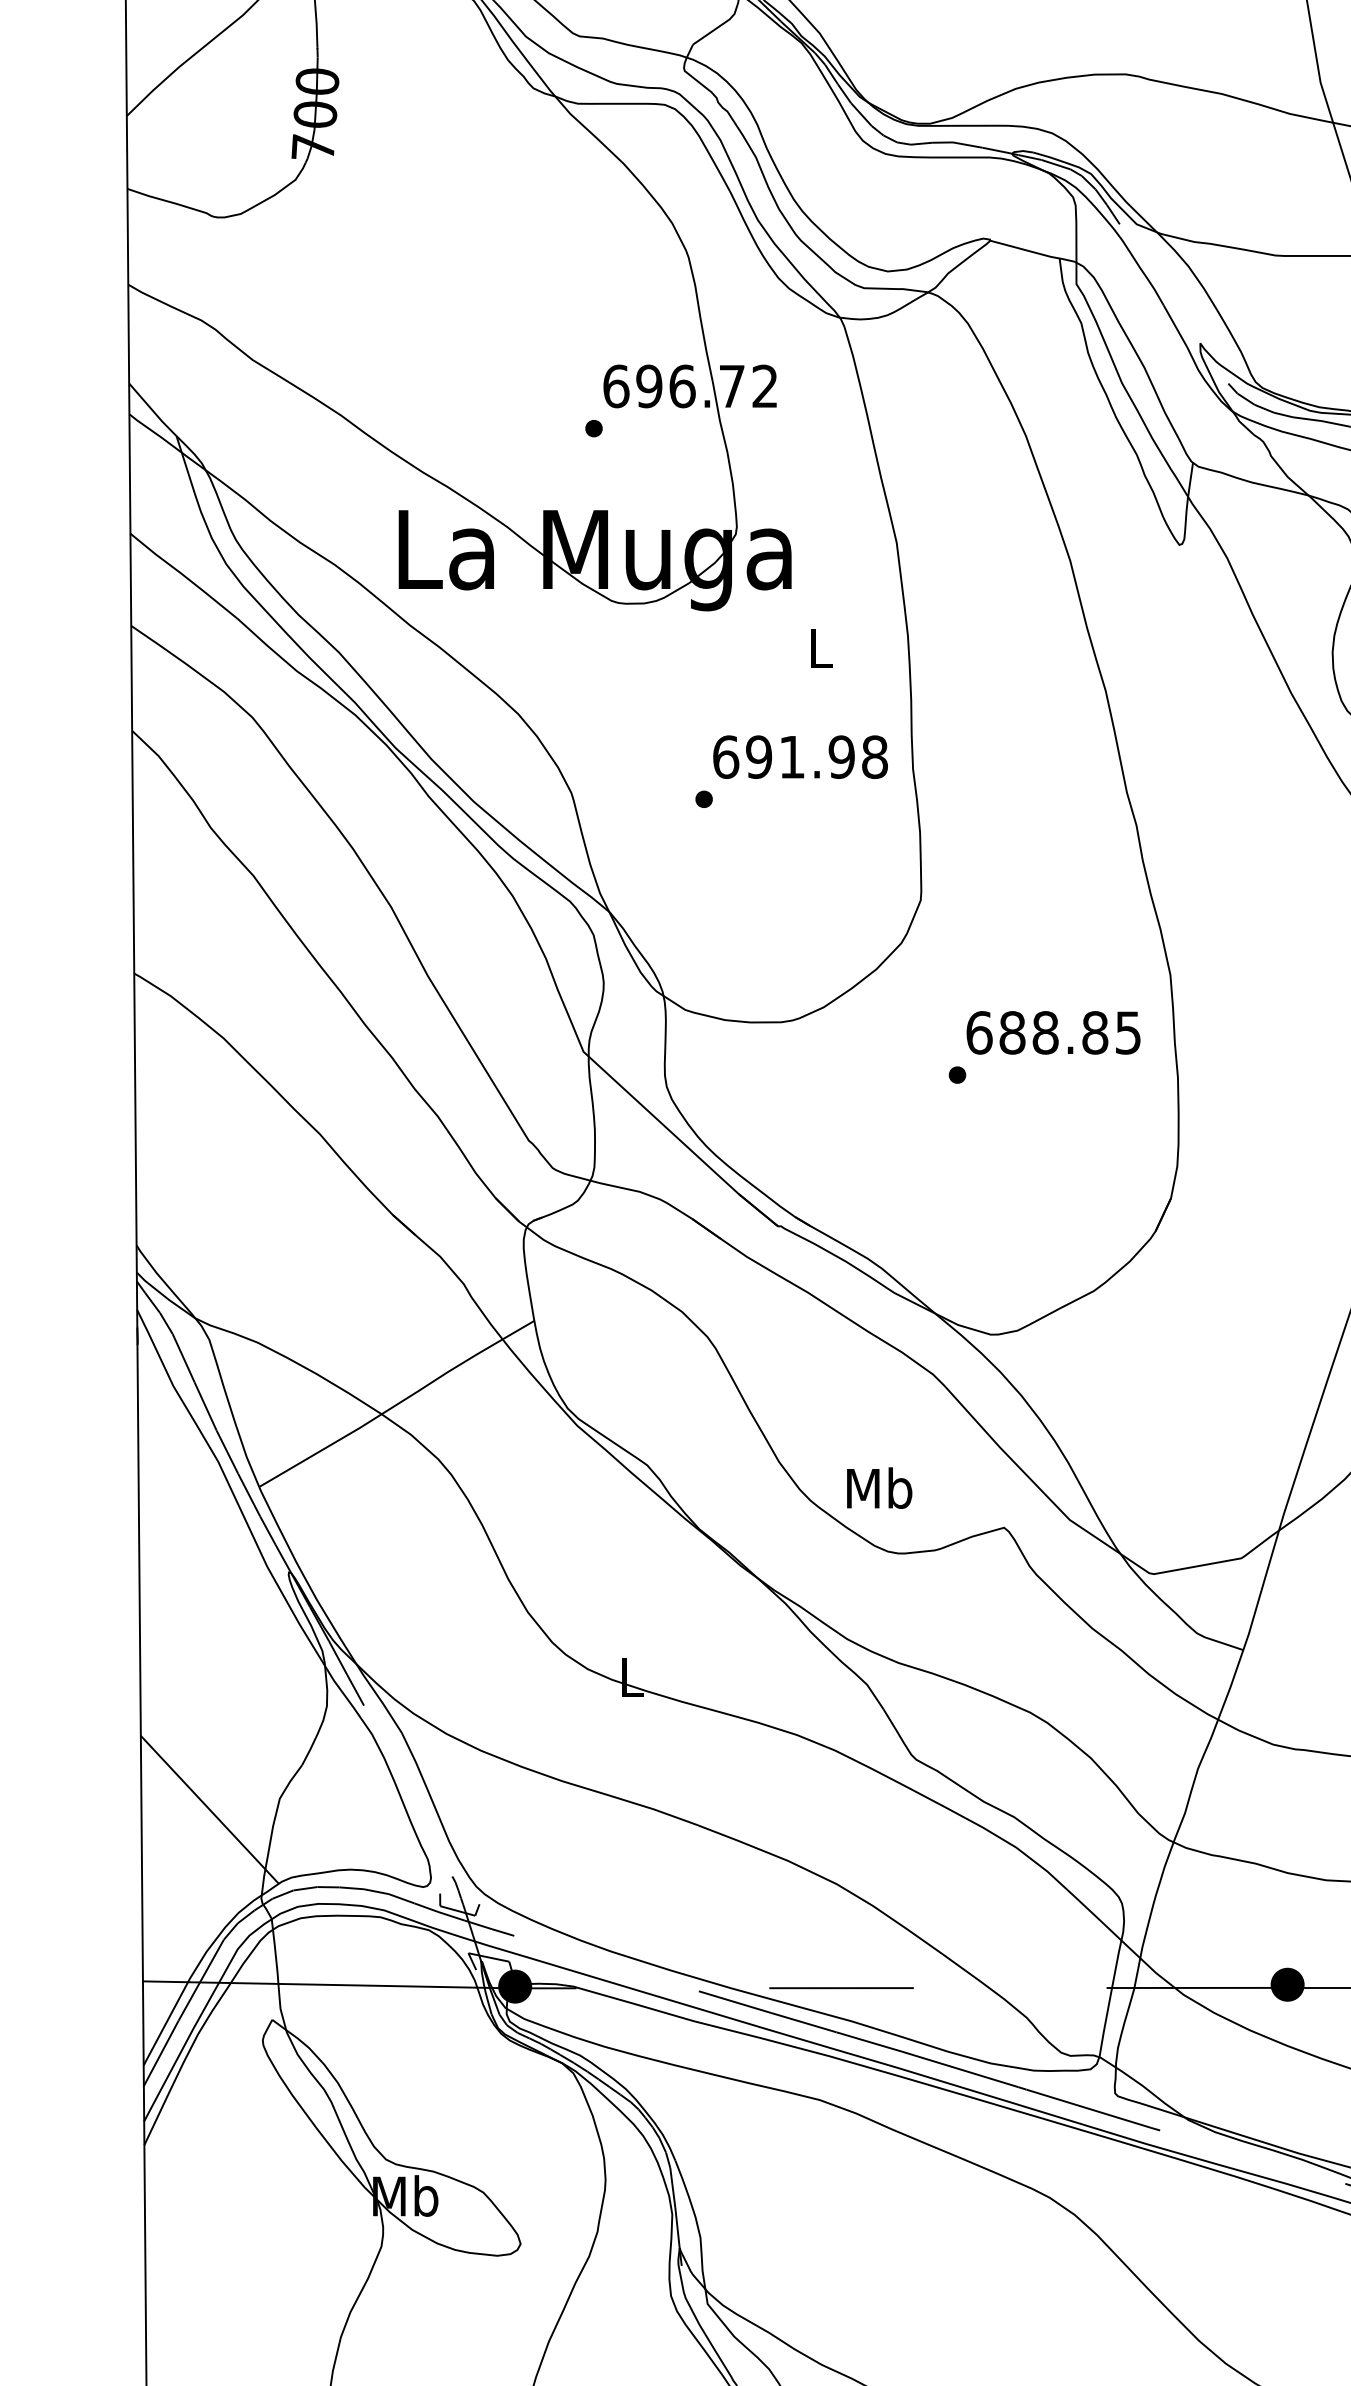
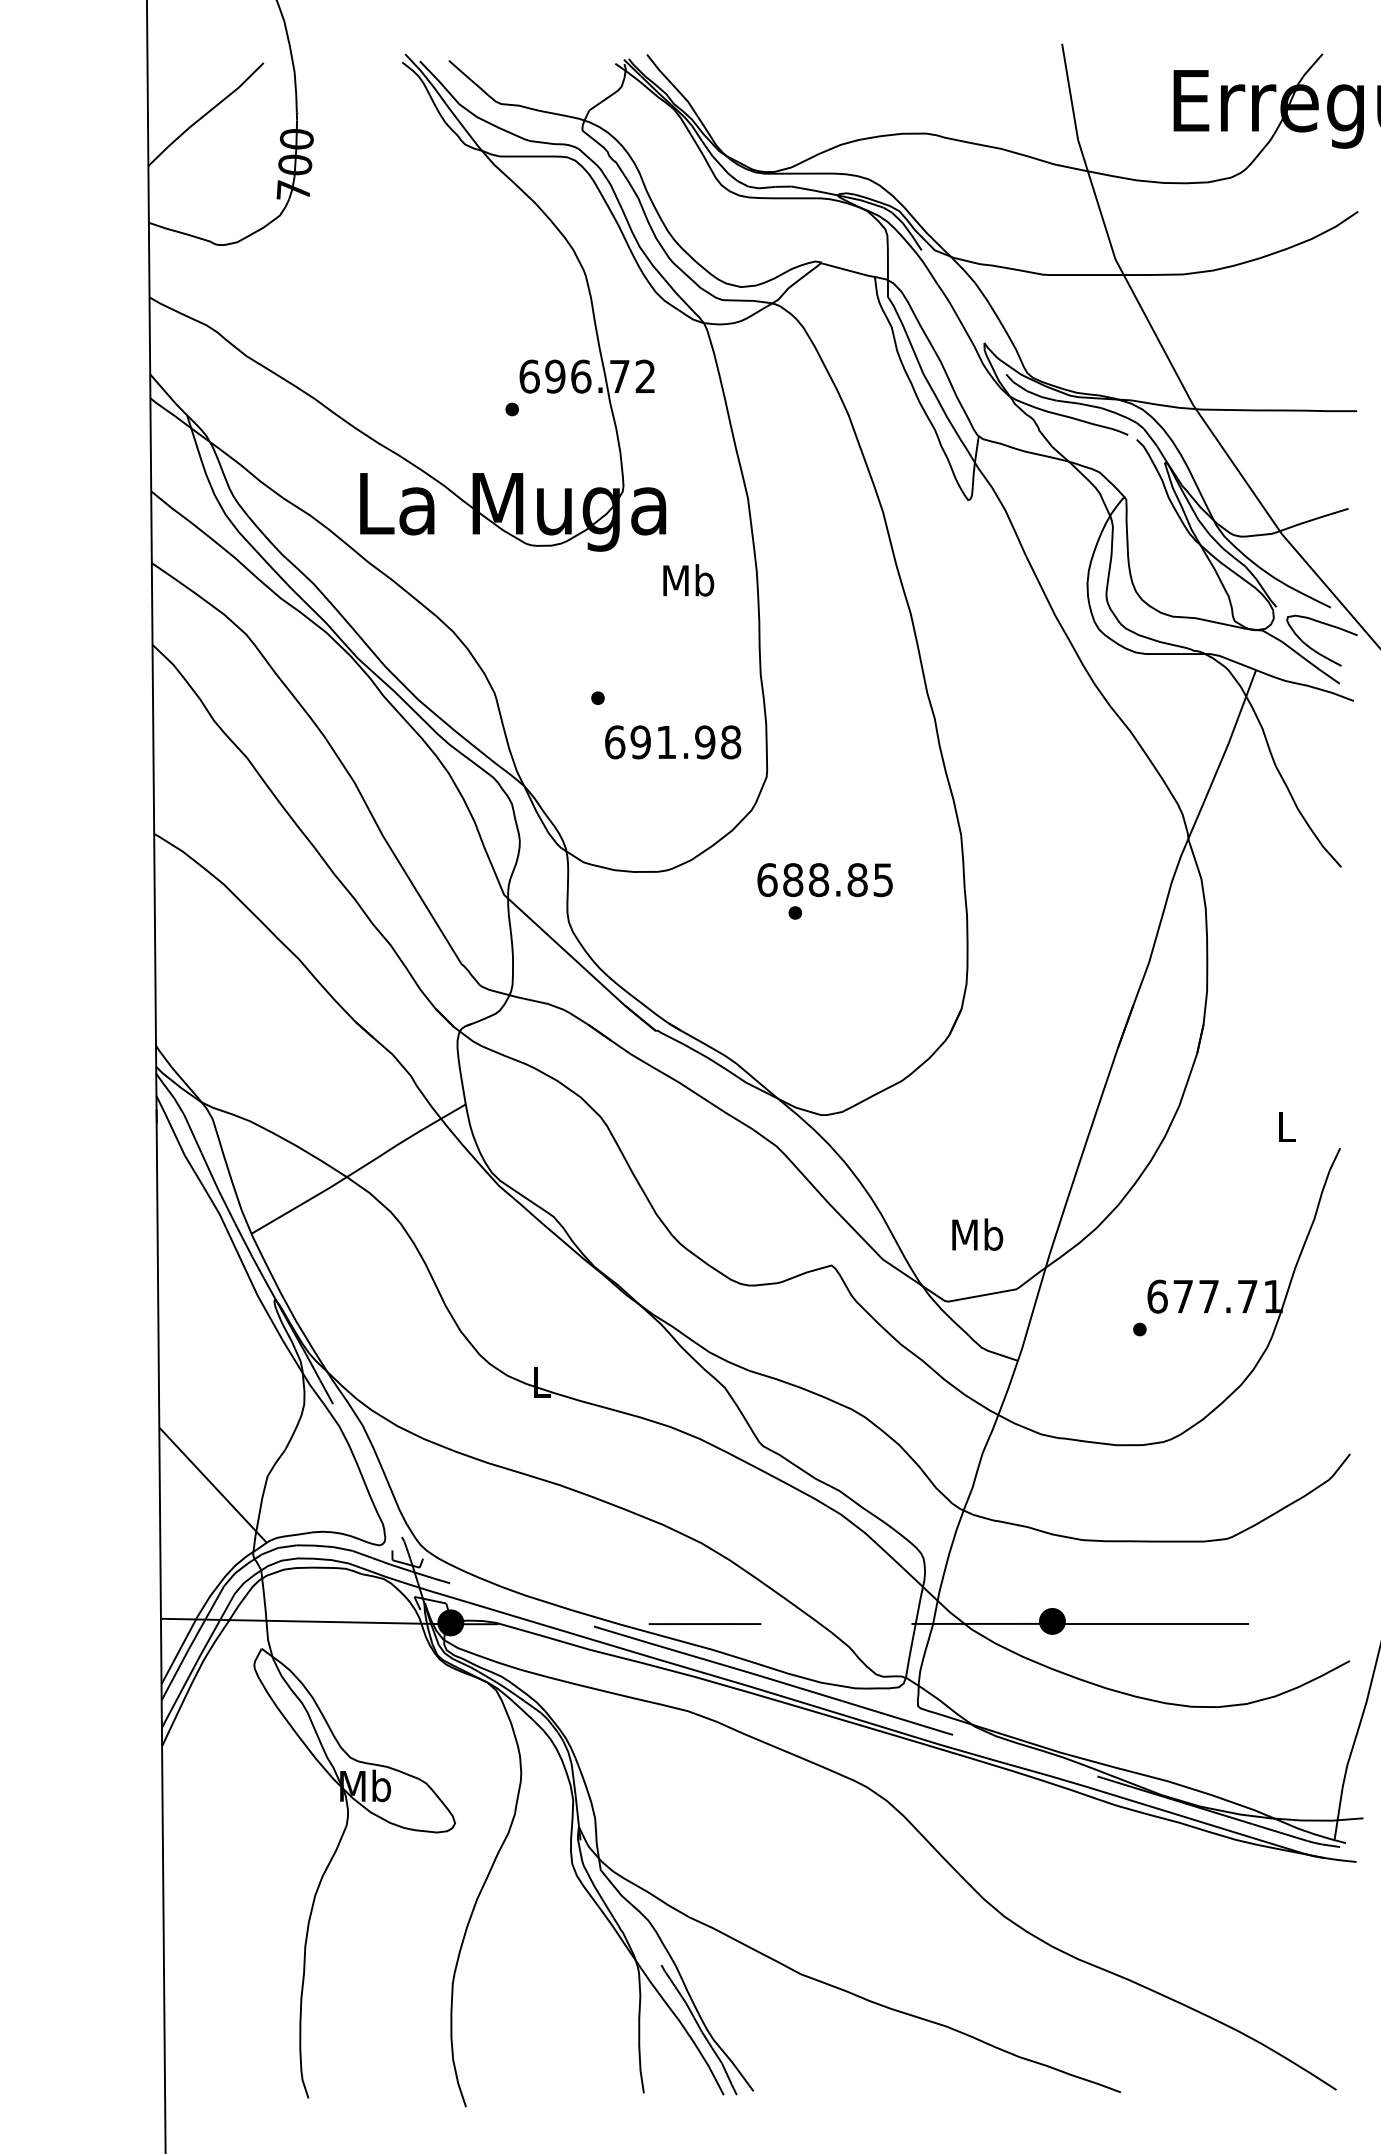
text: (820, 648) -> (688, 580), L -> Mb
text: (801, 757) -> (673, 742), moved
text: (1052, 1033) -> (824, 880), moved
text: (879, 1487) -> (977, 1234), moved

